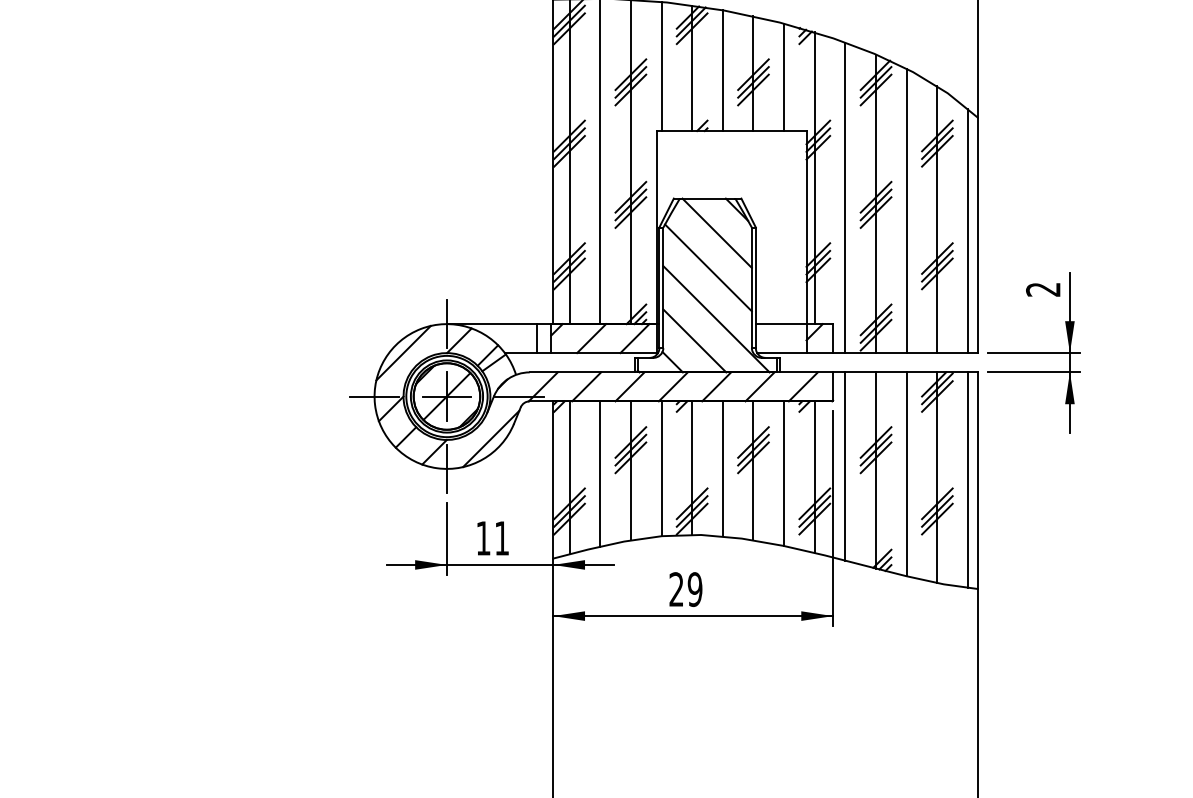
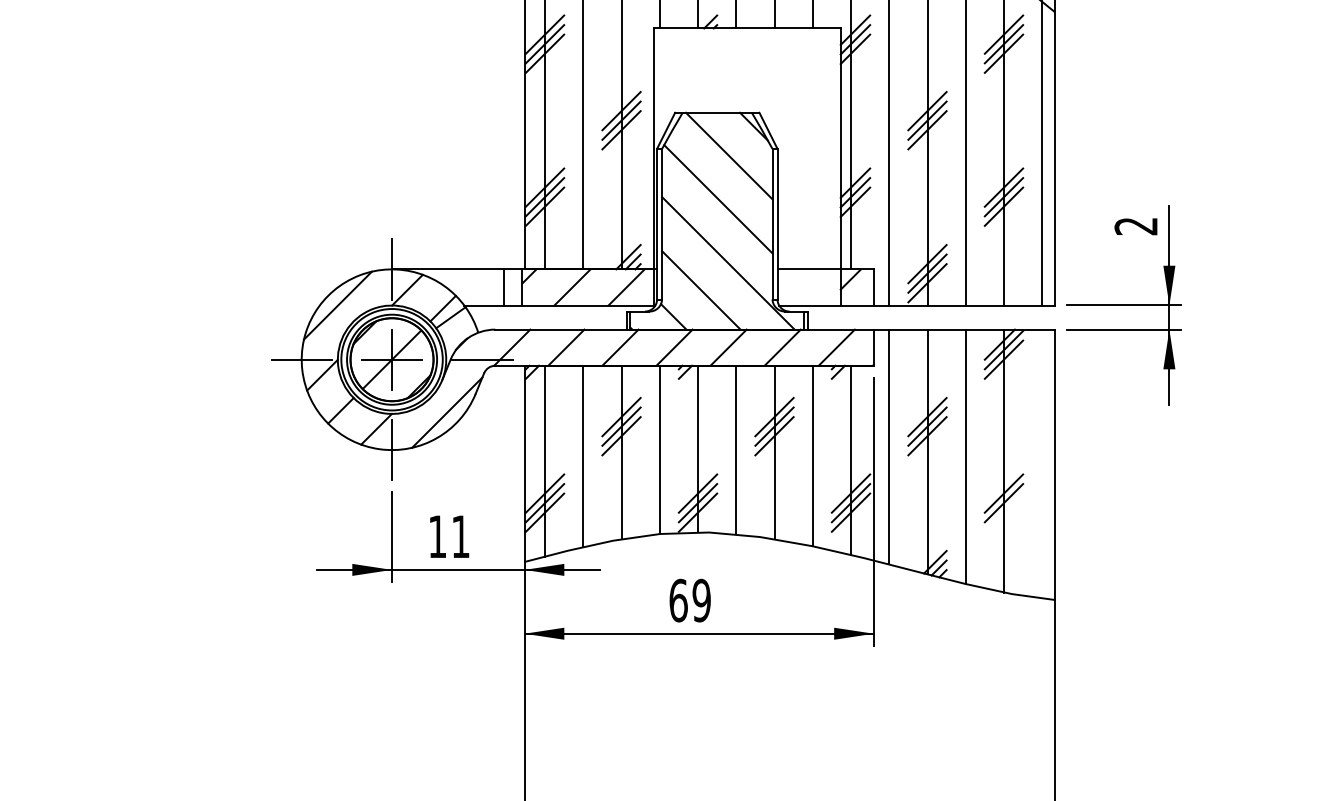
line: (968, 480) -> (1042, 464), removed
line: (937, 518) -> (1004, 511), removed
text: (676, 589) -> (678, 600), 29 -> 69

